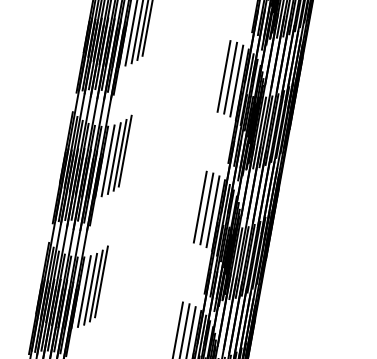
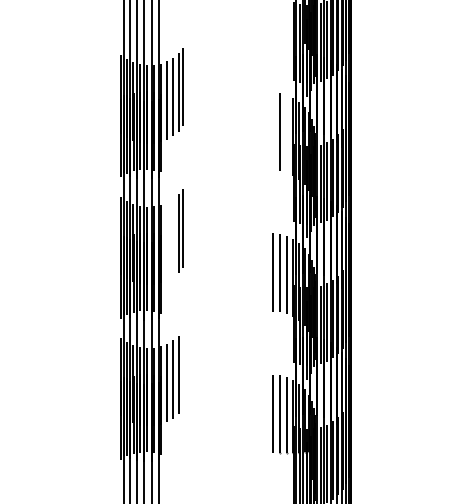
line: (223, 76) -> (272, 131), removed
line: (236, 80) -> (286, 133), removed
line: (114, 157) -> (173, 237), removed
line: (108, 160) -> (167, 241), removed
line: (101, 281) -> (183, 369), removed

